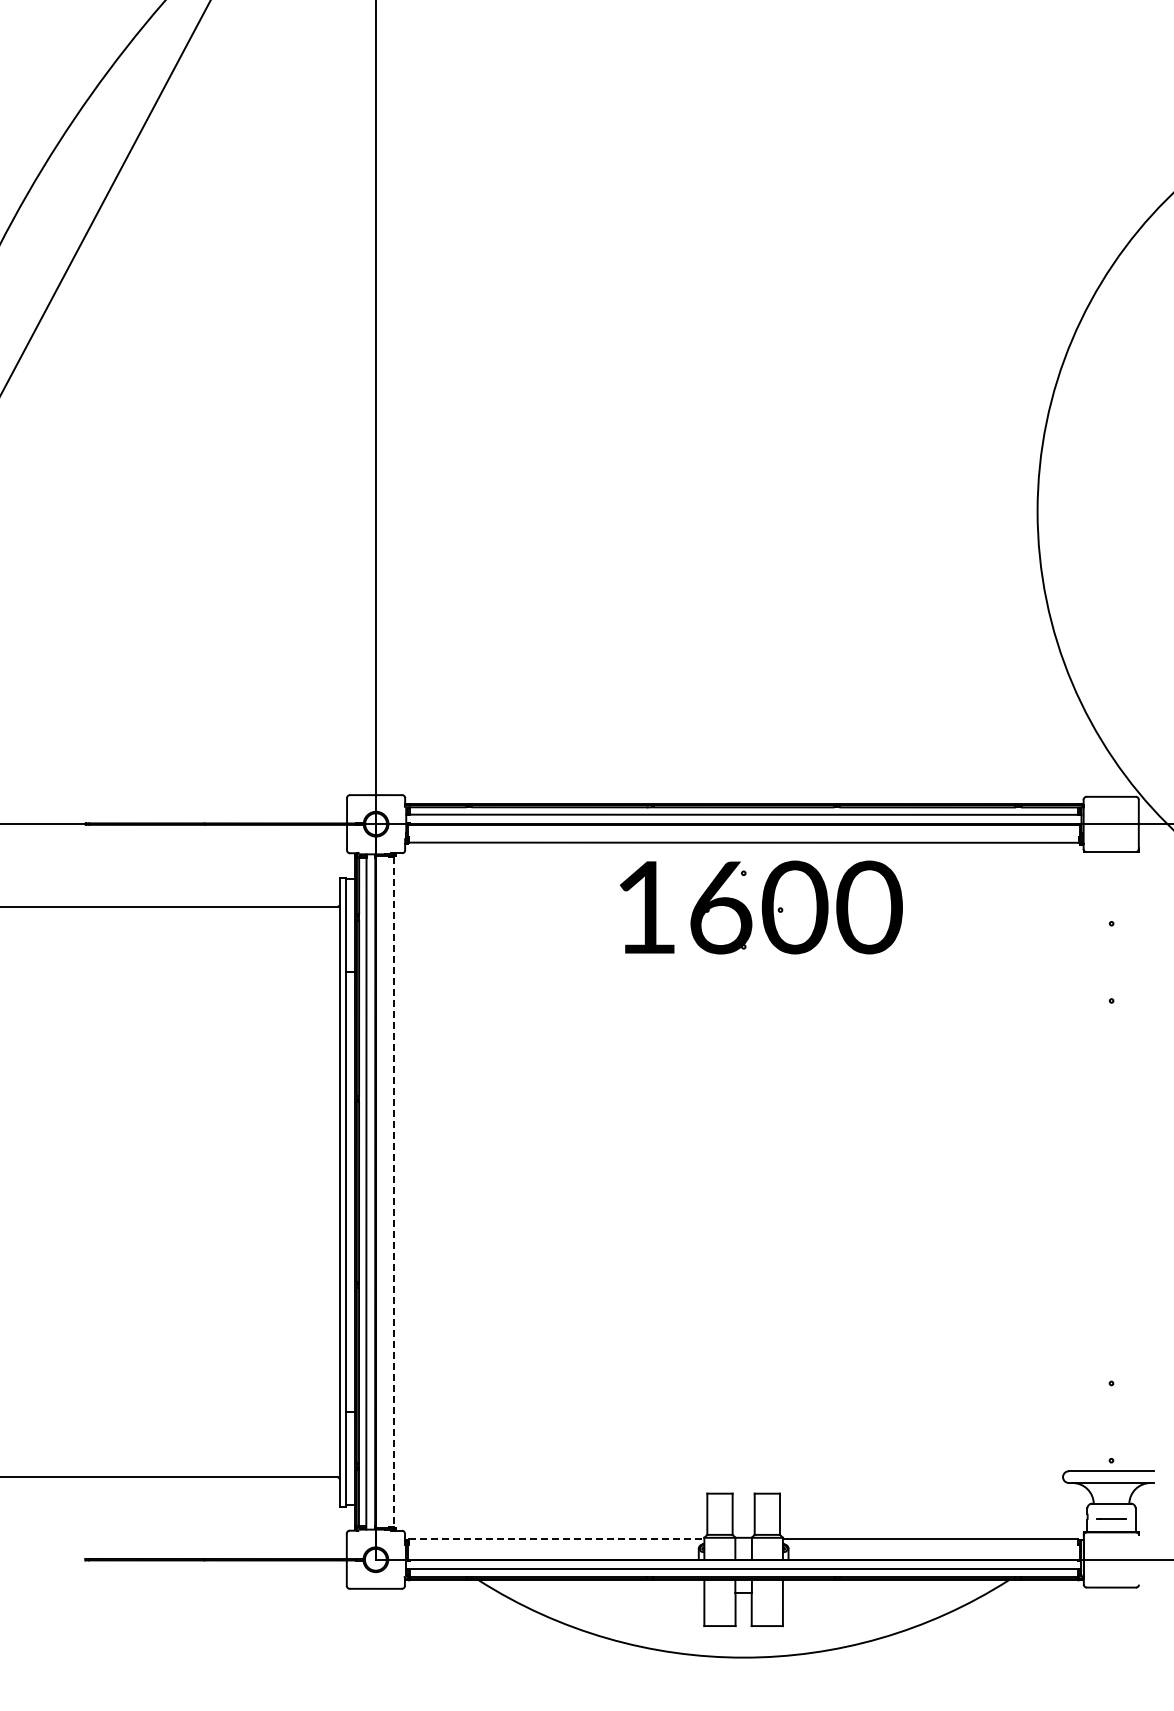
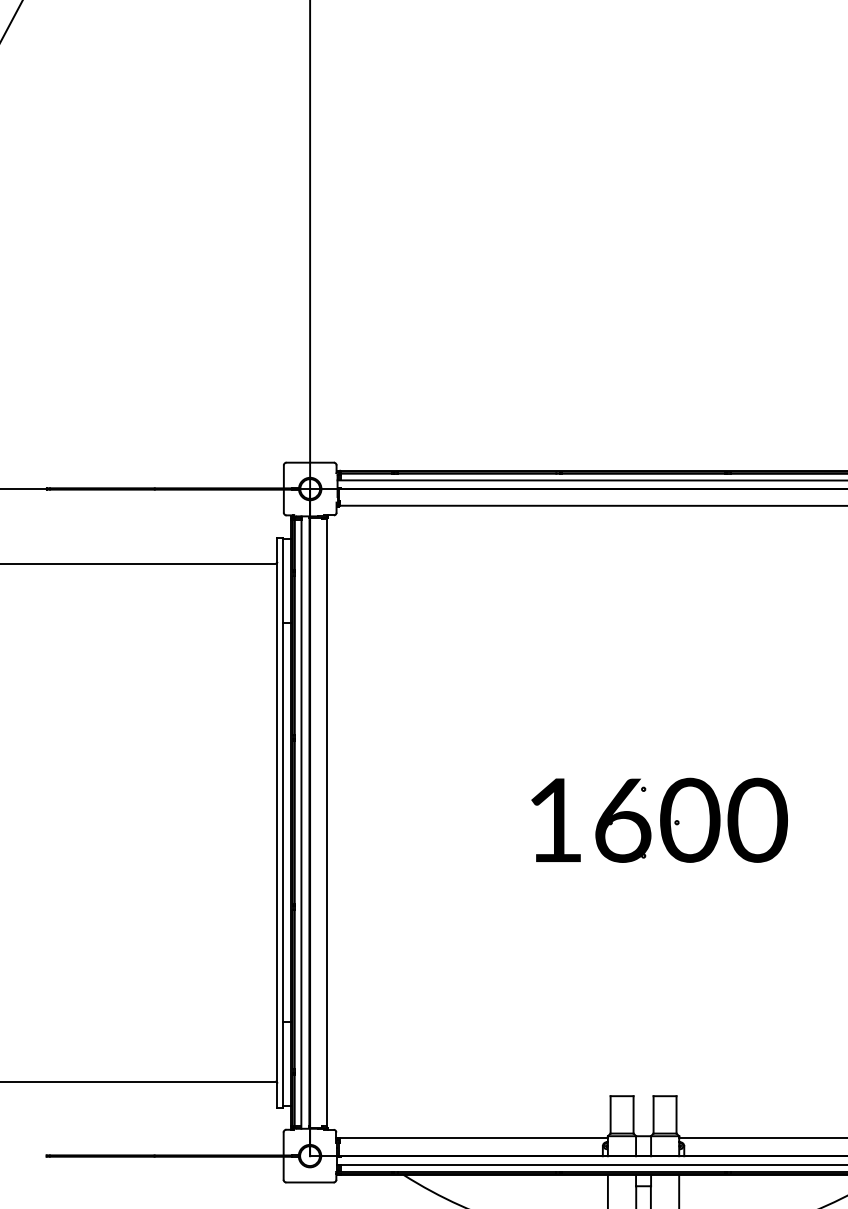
part: (761, 907) -> (659, 820), moved
line: (394, 1192) -> (326, 823), dashed -> solid
line: (556, 1539) -> (473, 1137), dashed -> solid

